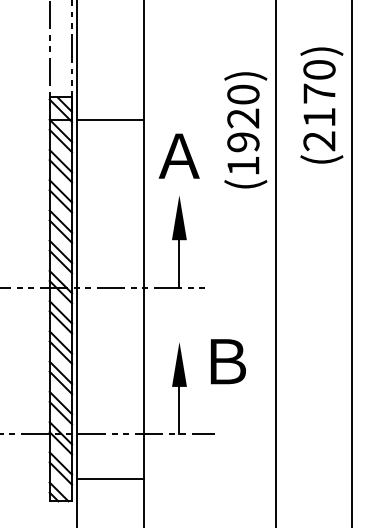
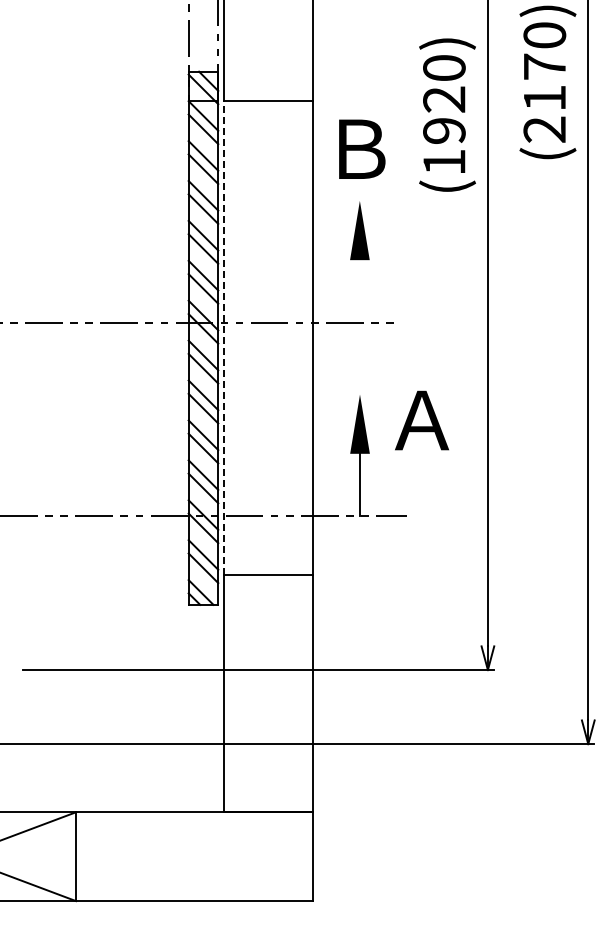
text: (179, 155) -> (359, 148), Ａ -> Ｂ
line: (179, 263) -> (359, 291), removed
line: (76, 299) -> (224, 338), solid -> dashed
text: (226, 361) -> (421, 420), Ｂ -> Ａ

